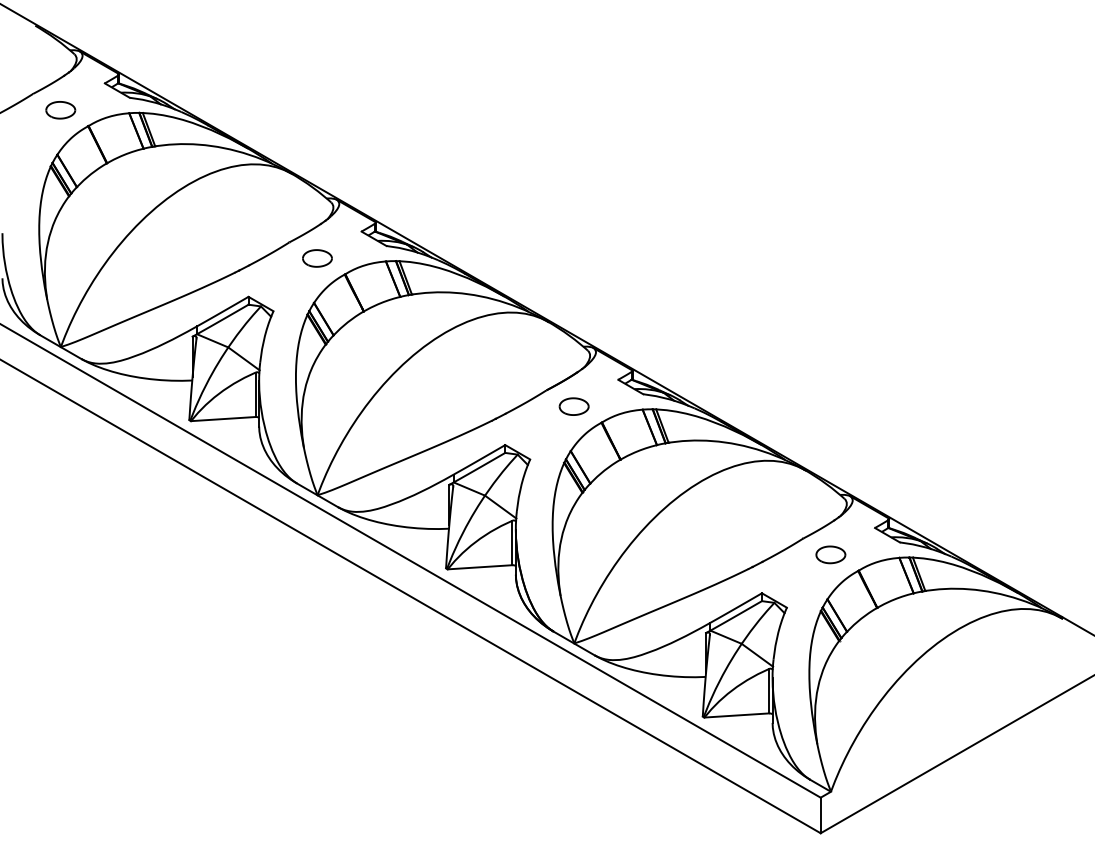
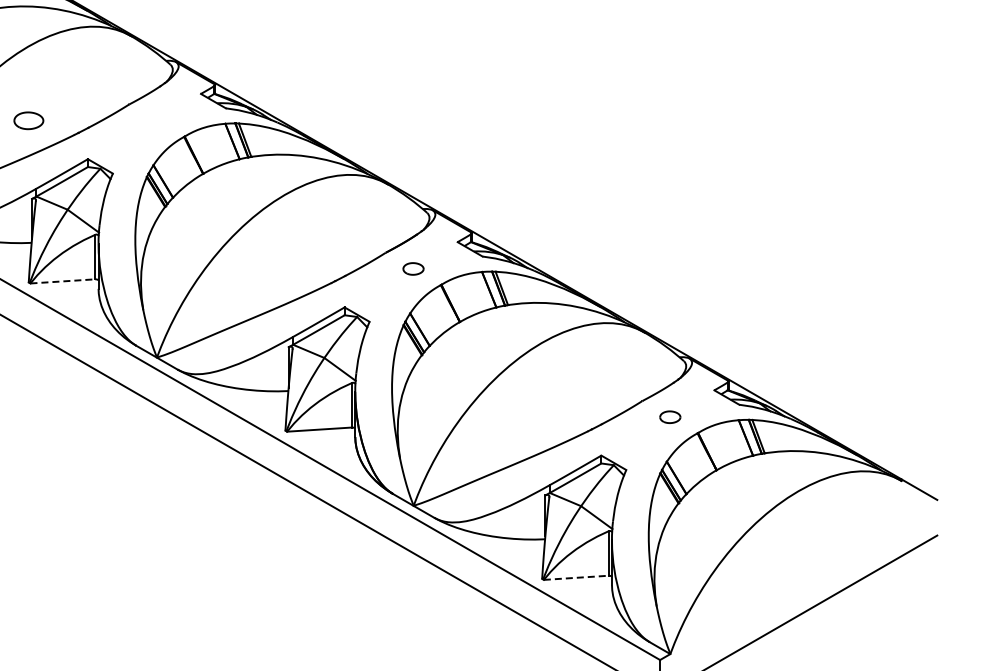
part: (317, 258) -> (28, 120), moved
part: (573, 406) -> (412, 268), size x0.7
line: (223, 419) -> (62, 281), solid -> dashed
part: (830, 554) -> (669, 416), size x0.7
line: (737, 715) -> (576, 577), solid -> dashed

